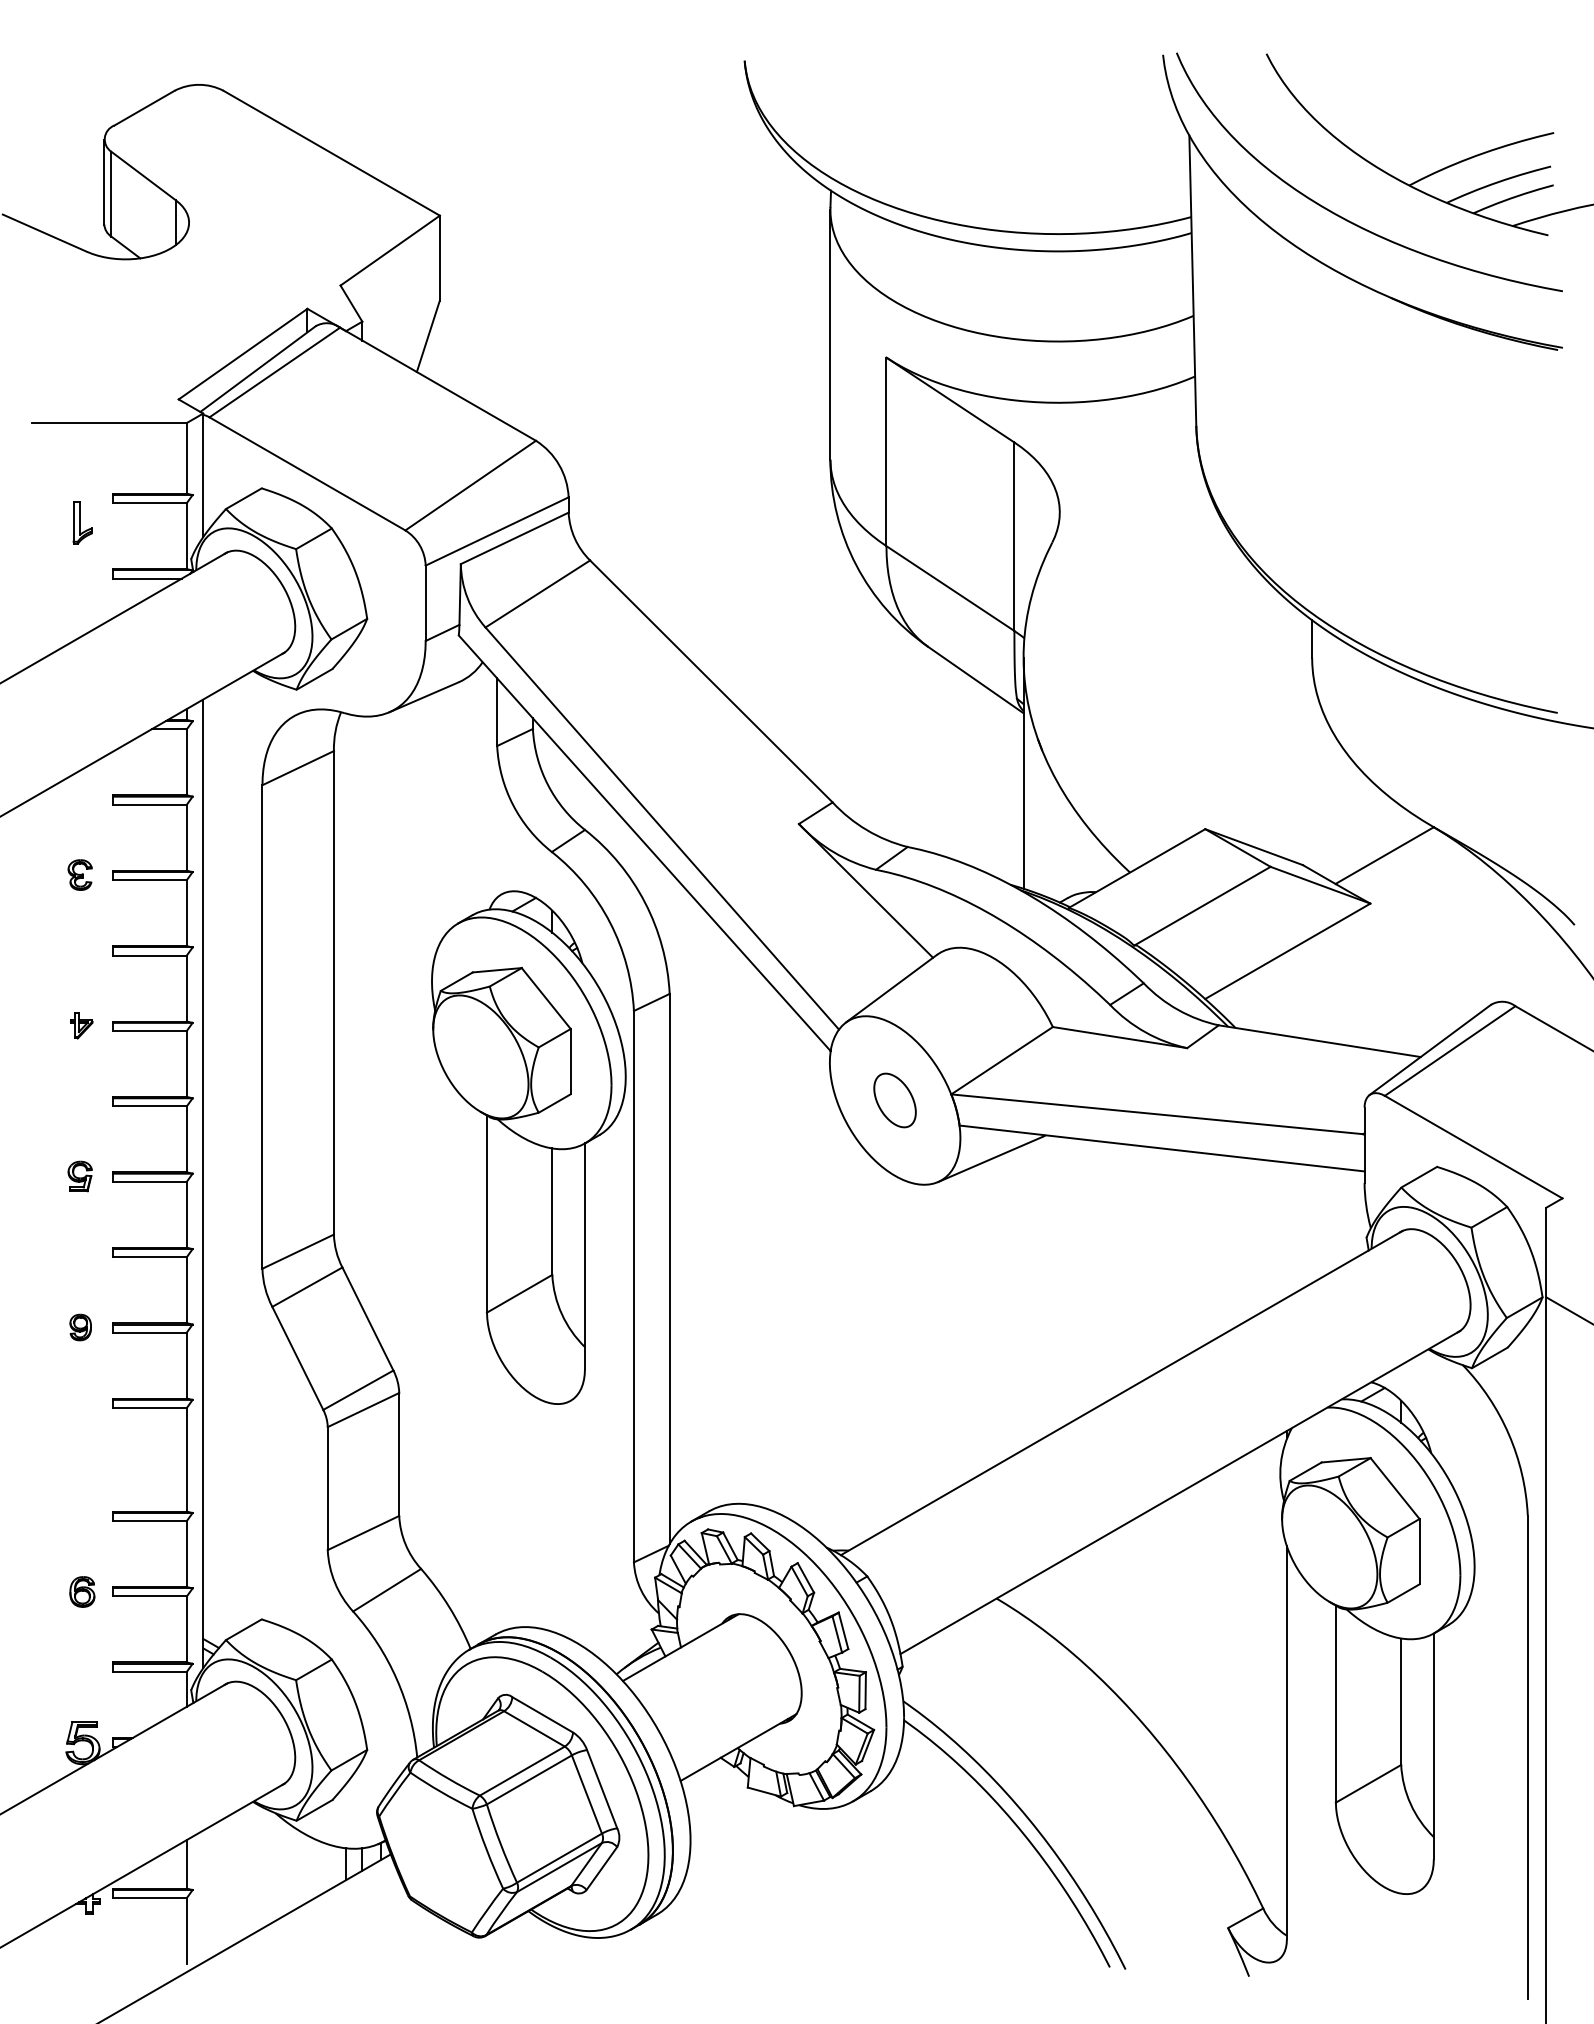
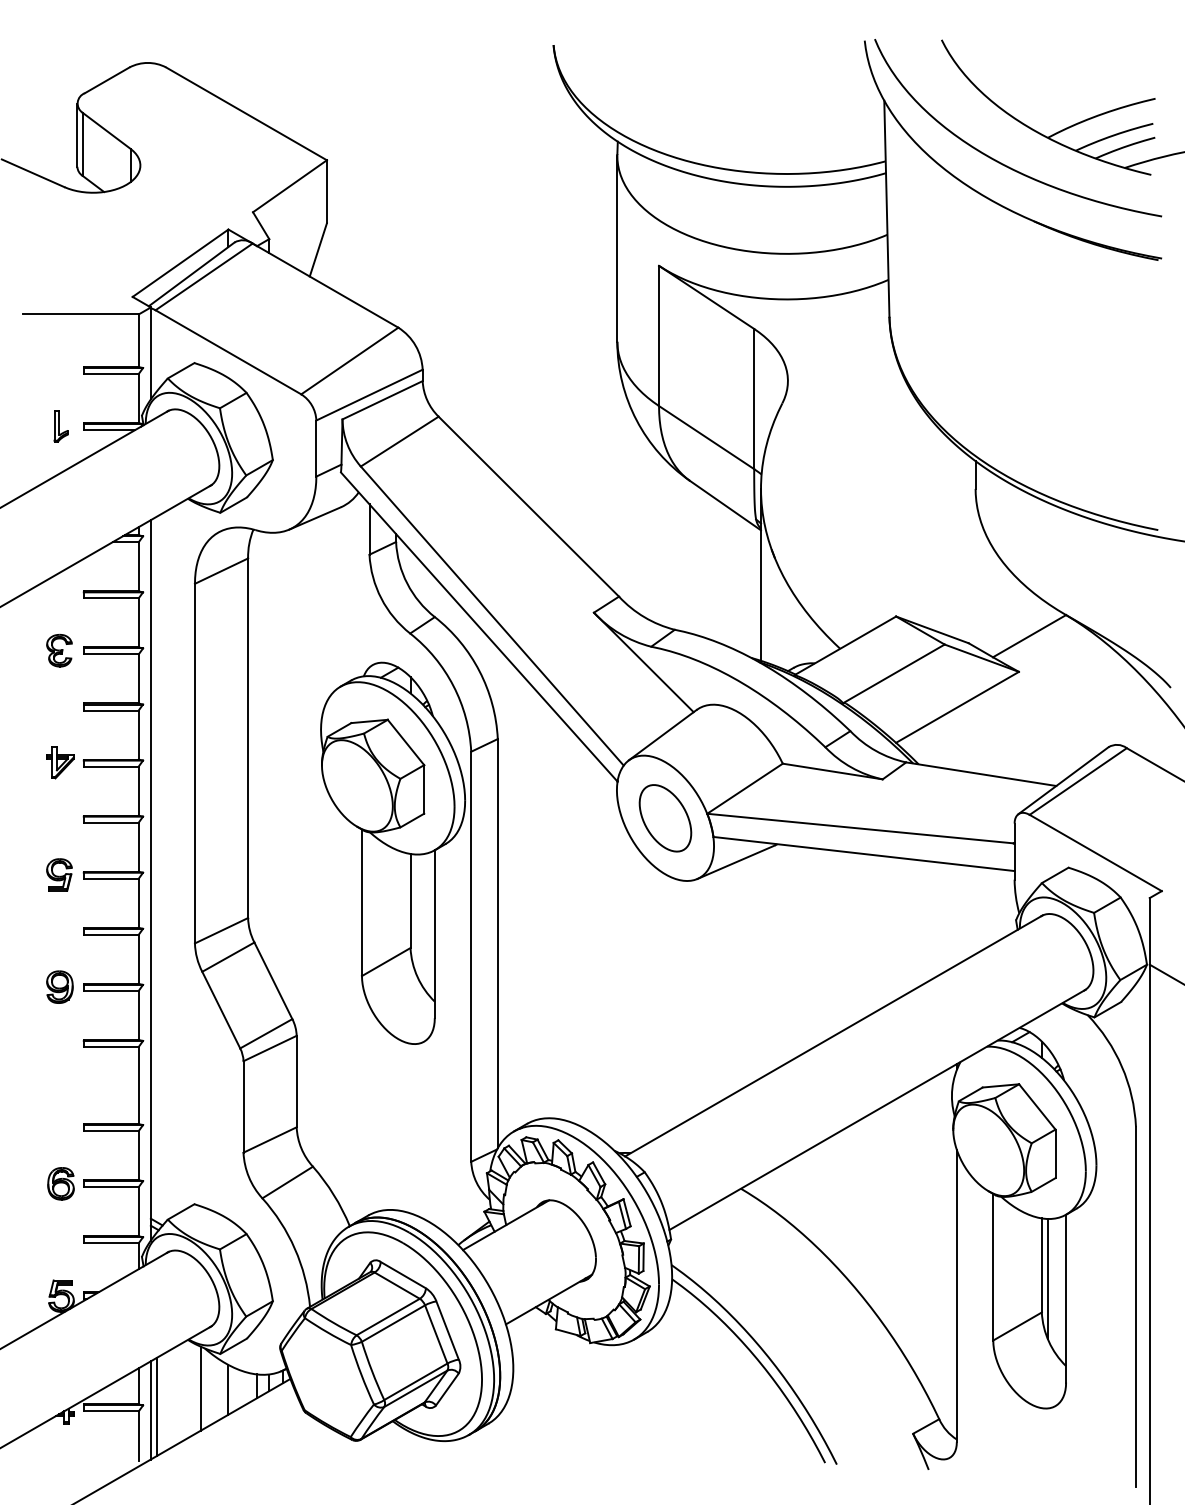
part: (82, 522) -> (61, 426), moved
part: (79, 874) -> (58, 650), size x1.43
part: (81, 1025) -> (60, 762), size x1.67
part: (894, 1100) -> (665, 818), size x1.67
part: (79, 1176) -> (58, 874), size x1.43
part: (80, 1327) -> (59, 987), size x1.67
part: (82, 1591) -> (61, 1183), size x1.43
line: (1409, 1719) -> (1048, 1278), added
line: (270, 1867) -> (200, 1388), added
line: (307, 1868) -> (228, 1389), added
line: (211, 1891) -> (157, 1406), added
line: (203, 1896) -> (151, 1410), added

